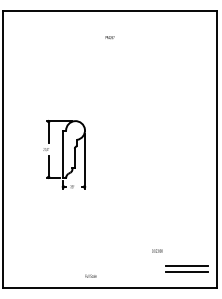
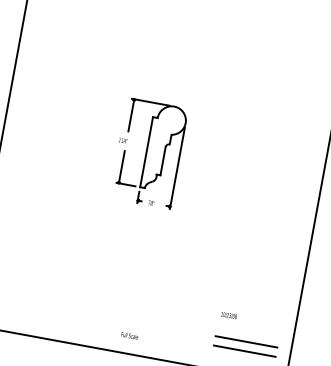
part: (64, 154) -> (148, 153), moved
text: (157, 250) -> (229, 314), moved
text: (90, 275) -> (129, 334), moved

